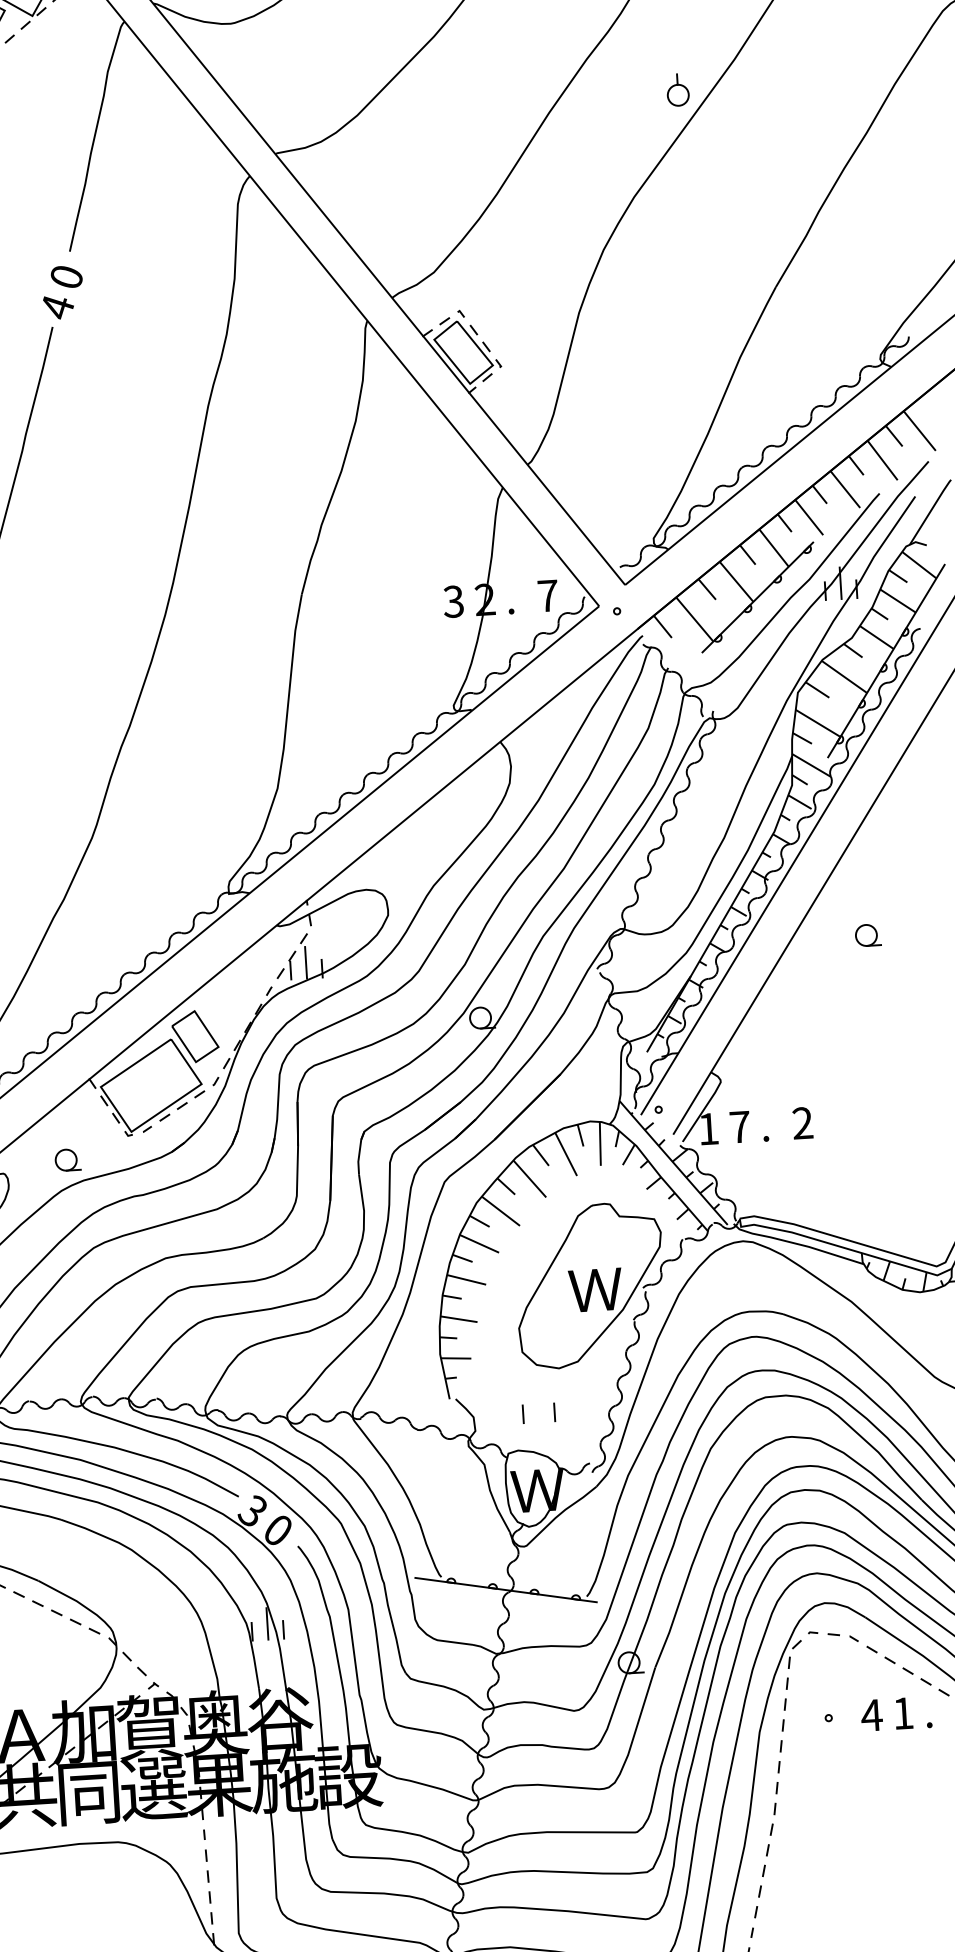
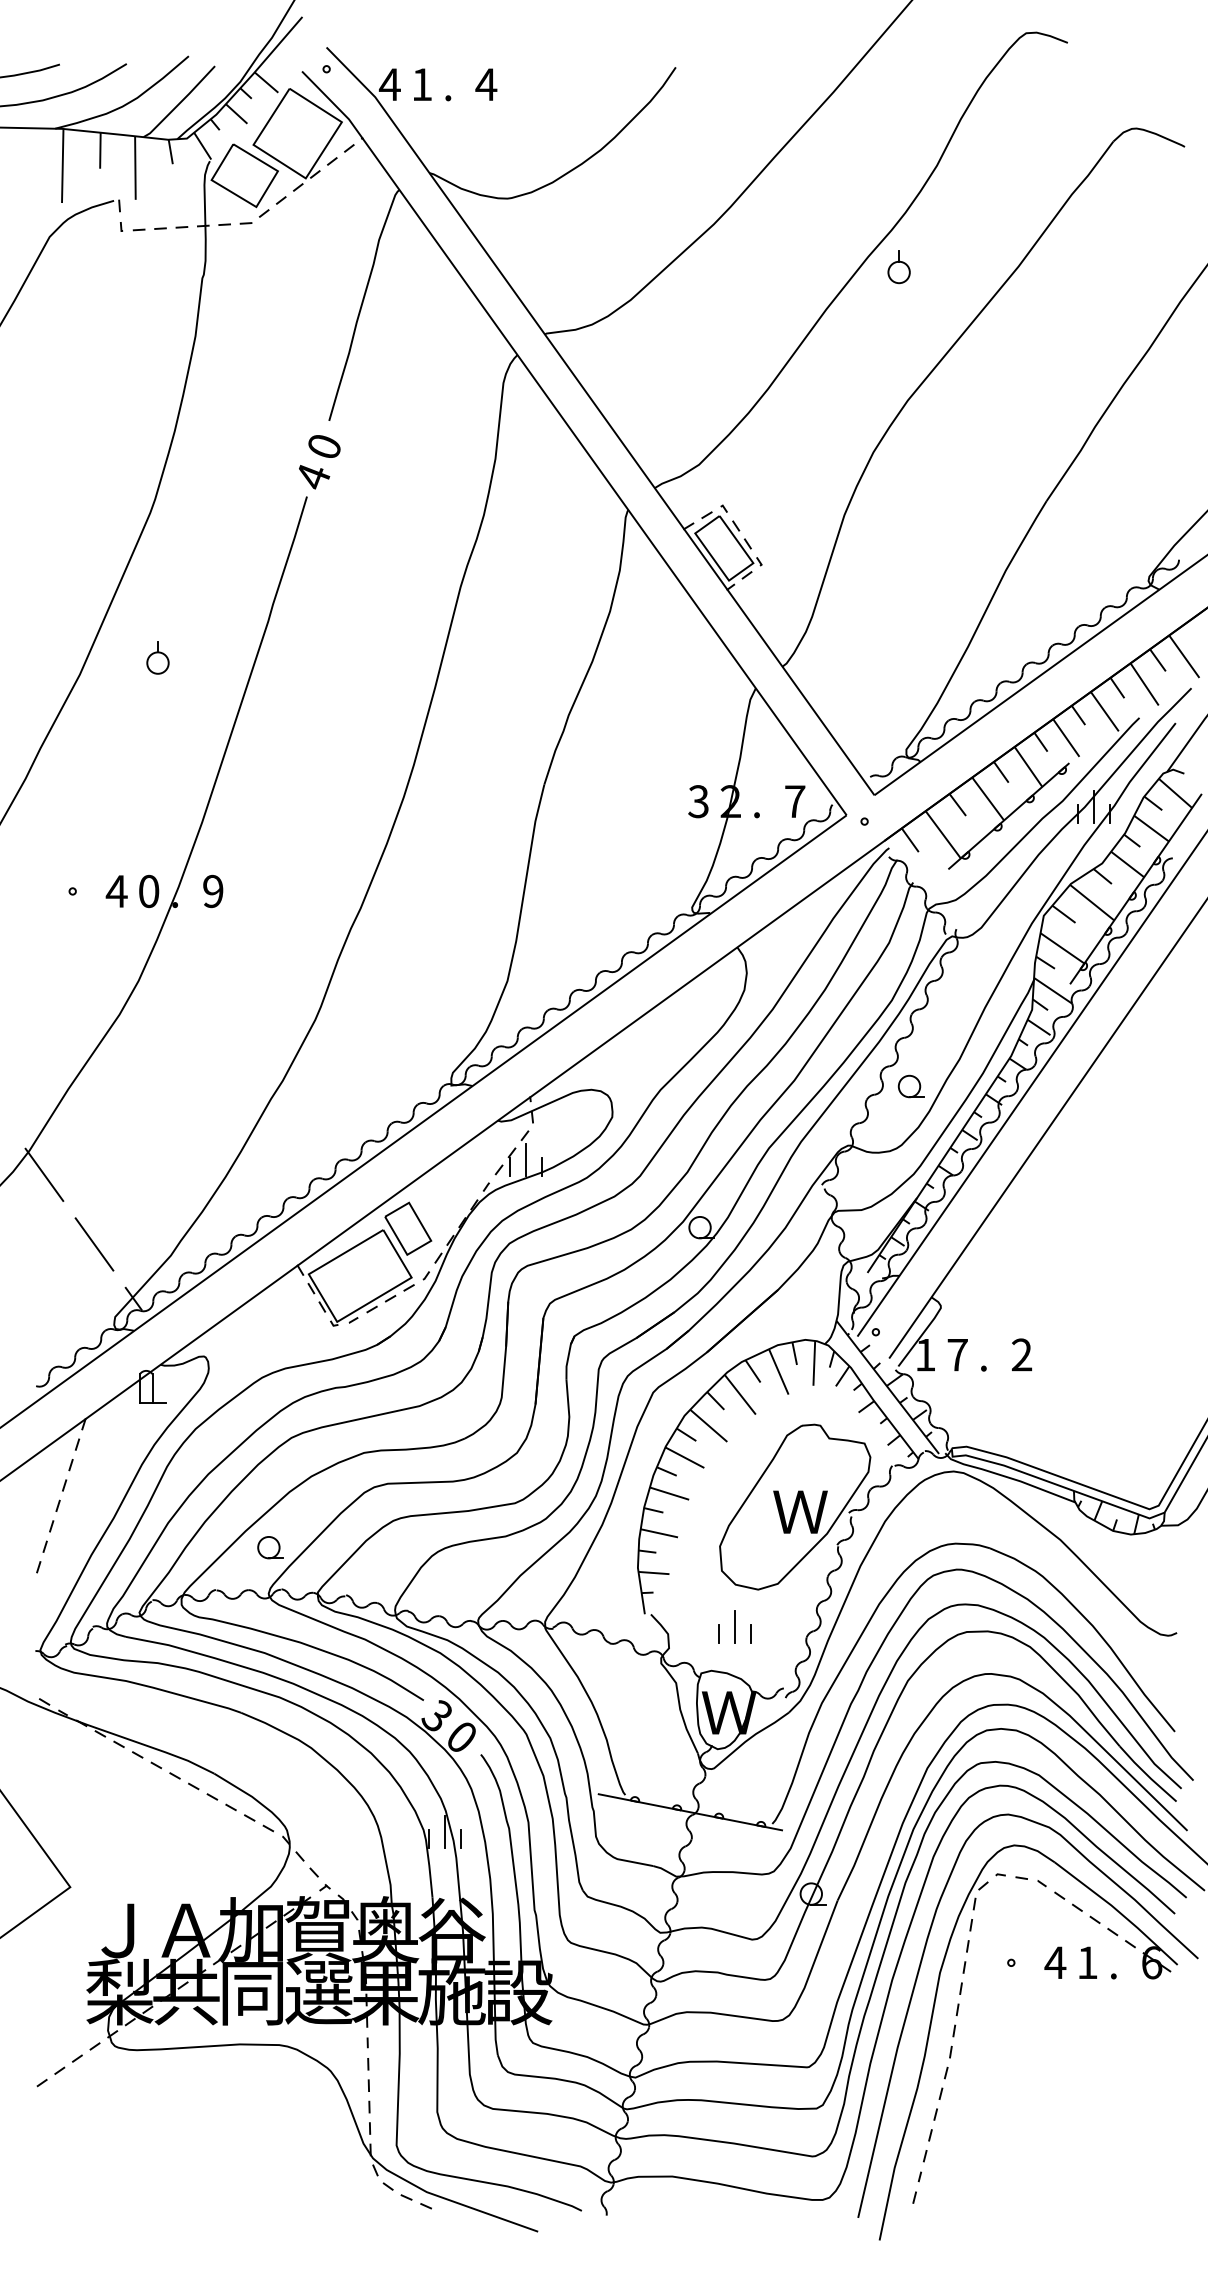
part: (677, 90) -> (898, 267), moved
part: (867, 935) -> (910, 1086), moved
part: (67, 1159) -> (270, 1547), moved
line: (538, 1406) -> (734, 1627), added

